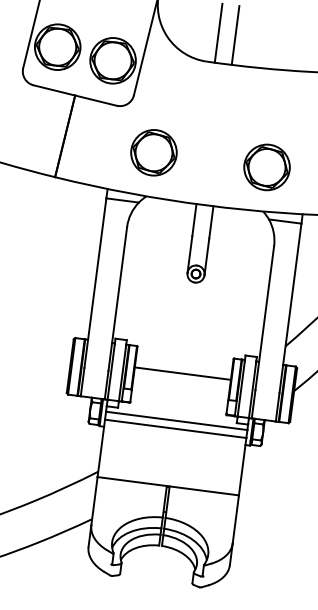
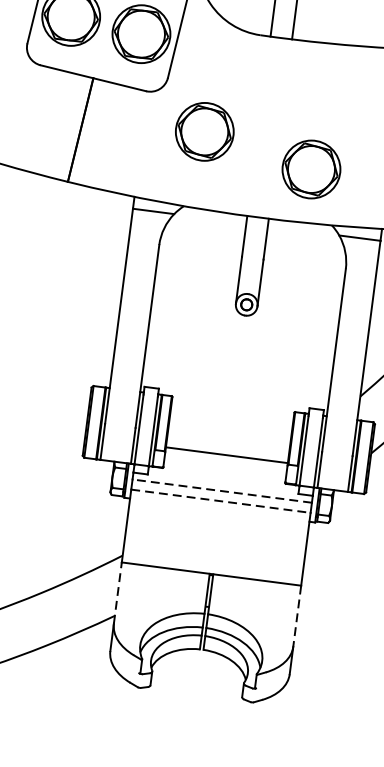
part: (153, 152) -> (204, 131), moved
part: (266, 167) -> (310, 169), moved
line: (182, 373) -> (227, 455), moved
line: (176, 420) -> (221, 490), solid -> dashed
line: (176, 428) -> (221, 500), solid -> dashed
line: (94, 500) -> (117, 592), solid -> dashed
line: (235, 519) -> (296, 616), solid -> dashed

